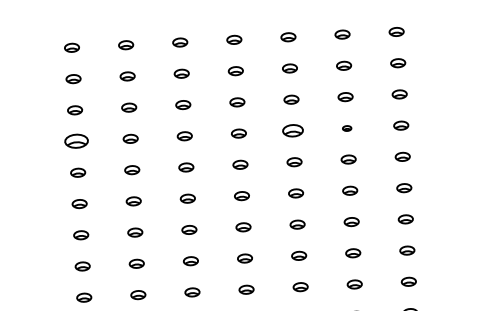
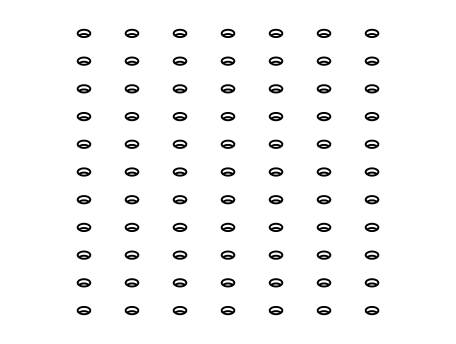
part: (346, 128) -> (323, 116), size x1.67
part: (292, 130) -> (275, 116), size x0.71
part: (76, 141) -> (83, 116), size x0.62

